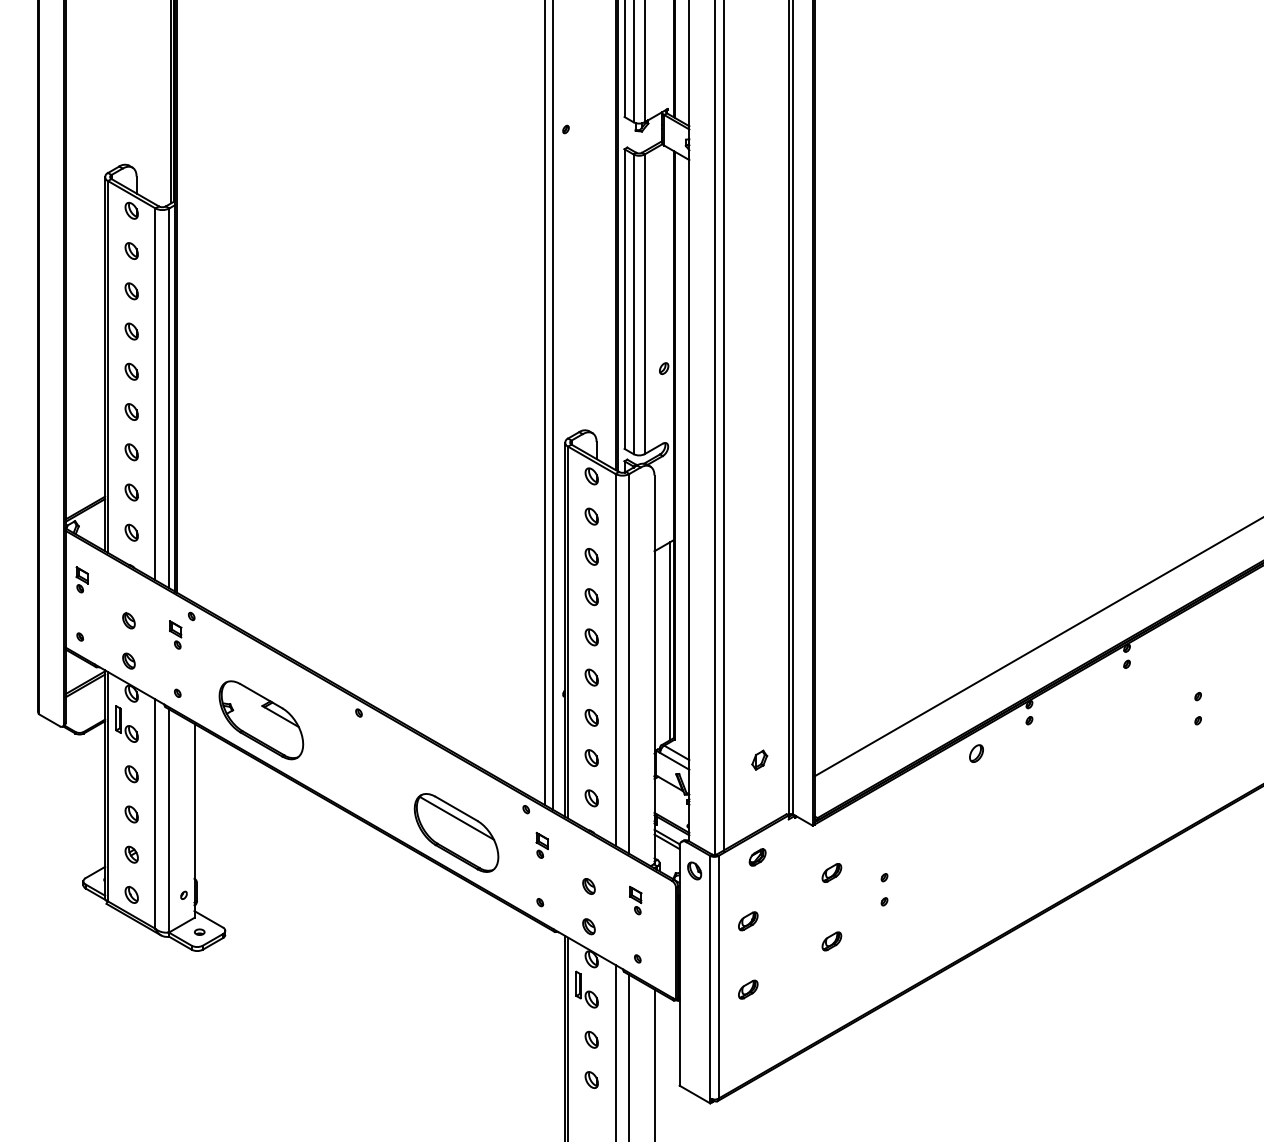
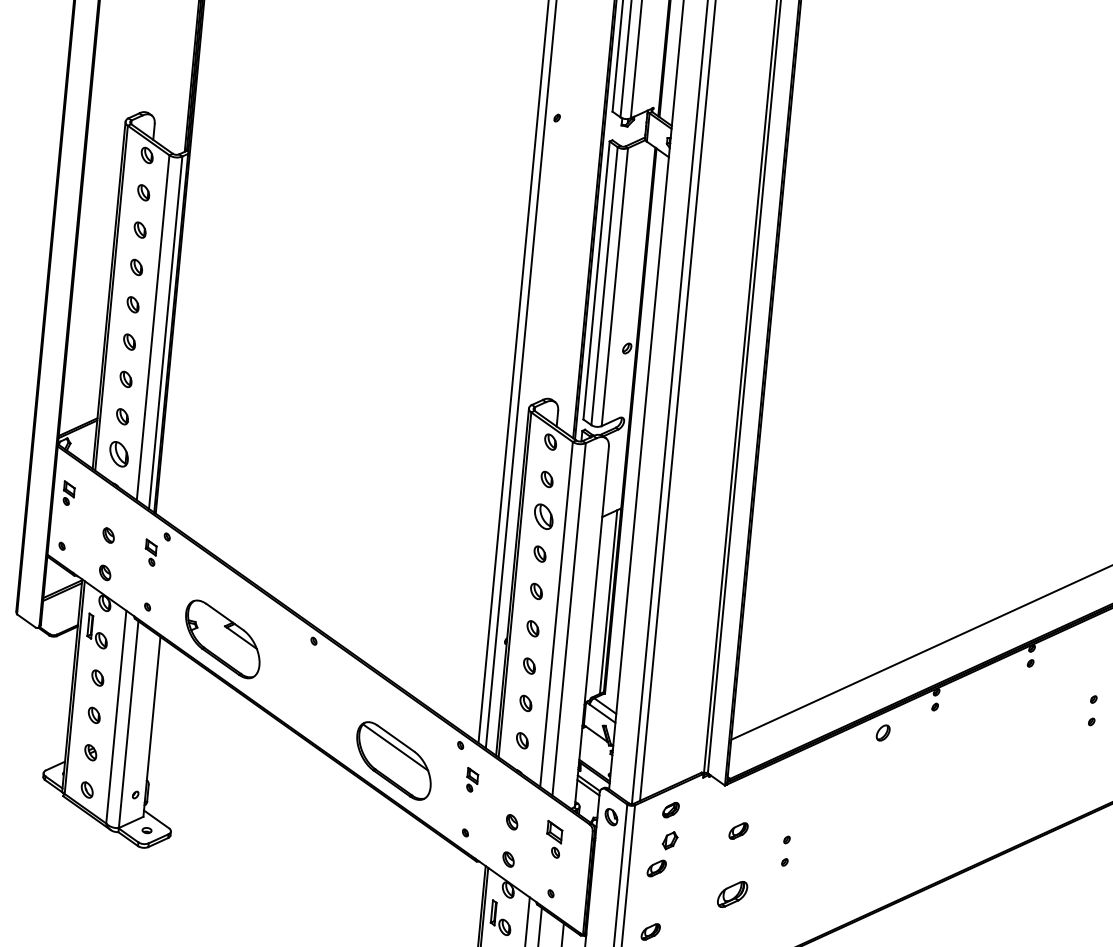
part: (131, 532) -> (118, 453), size x1.6
part: (591, 556) -> (543, 516), size x1.6
part: (759, 759) -> (669, 840), moved
part: (635, 900) -> (554, 839), size x1.4
part: (831, 941) -> (732, 894), size x1.6

